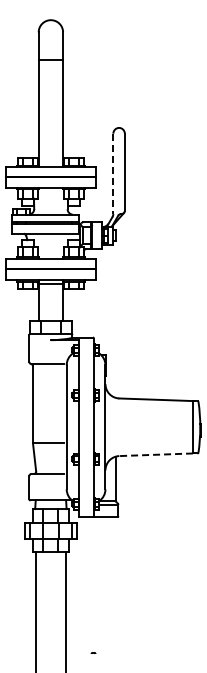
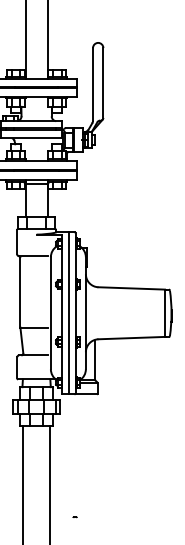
line: (113, 174) -> (93, 84), dashed -> solid
line: (86, 427) -> (68, 313), added
line: (156, 454) -> (131, 337), dashed -> solid

